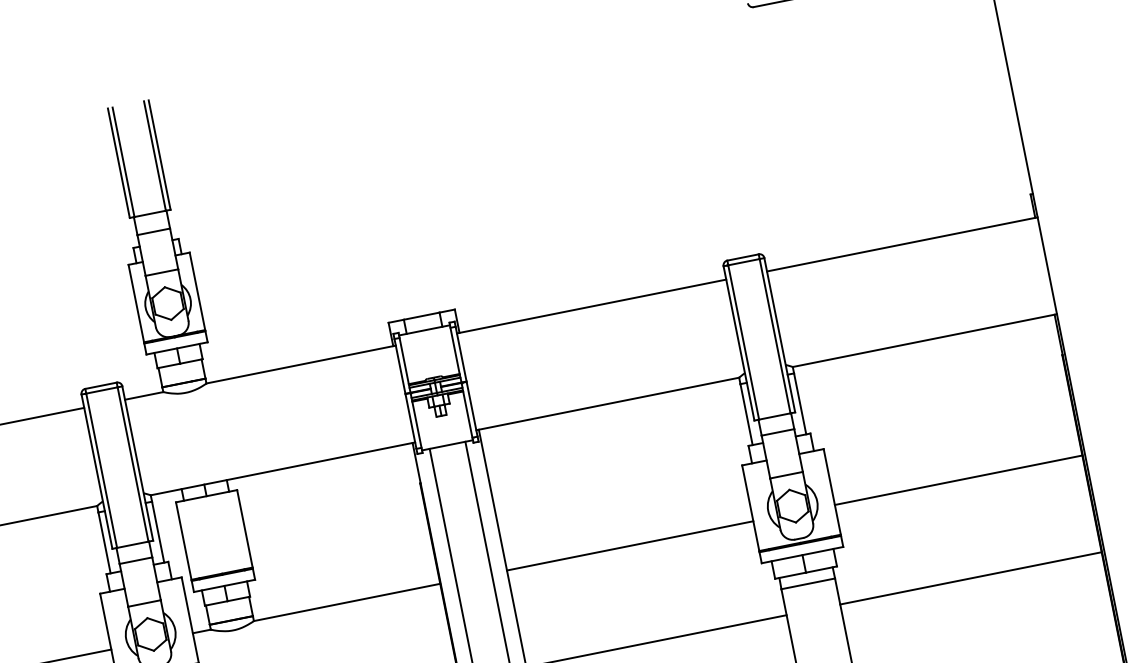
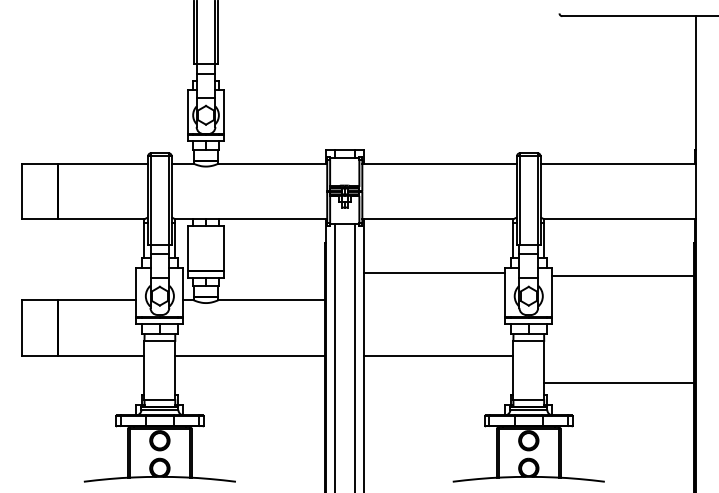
line: (959, 480) -> (623, 276), moved
line: (630, 546) -> (434, 273), moved
line: (971, 577) -> (619, 382), moved

